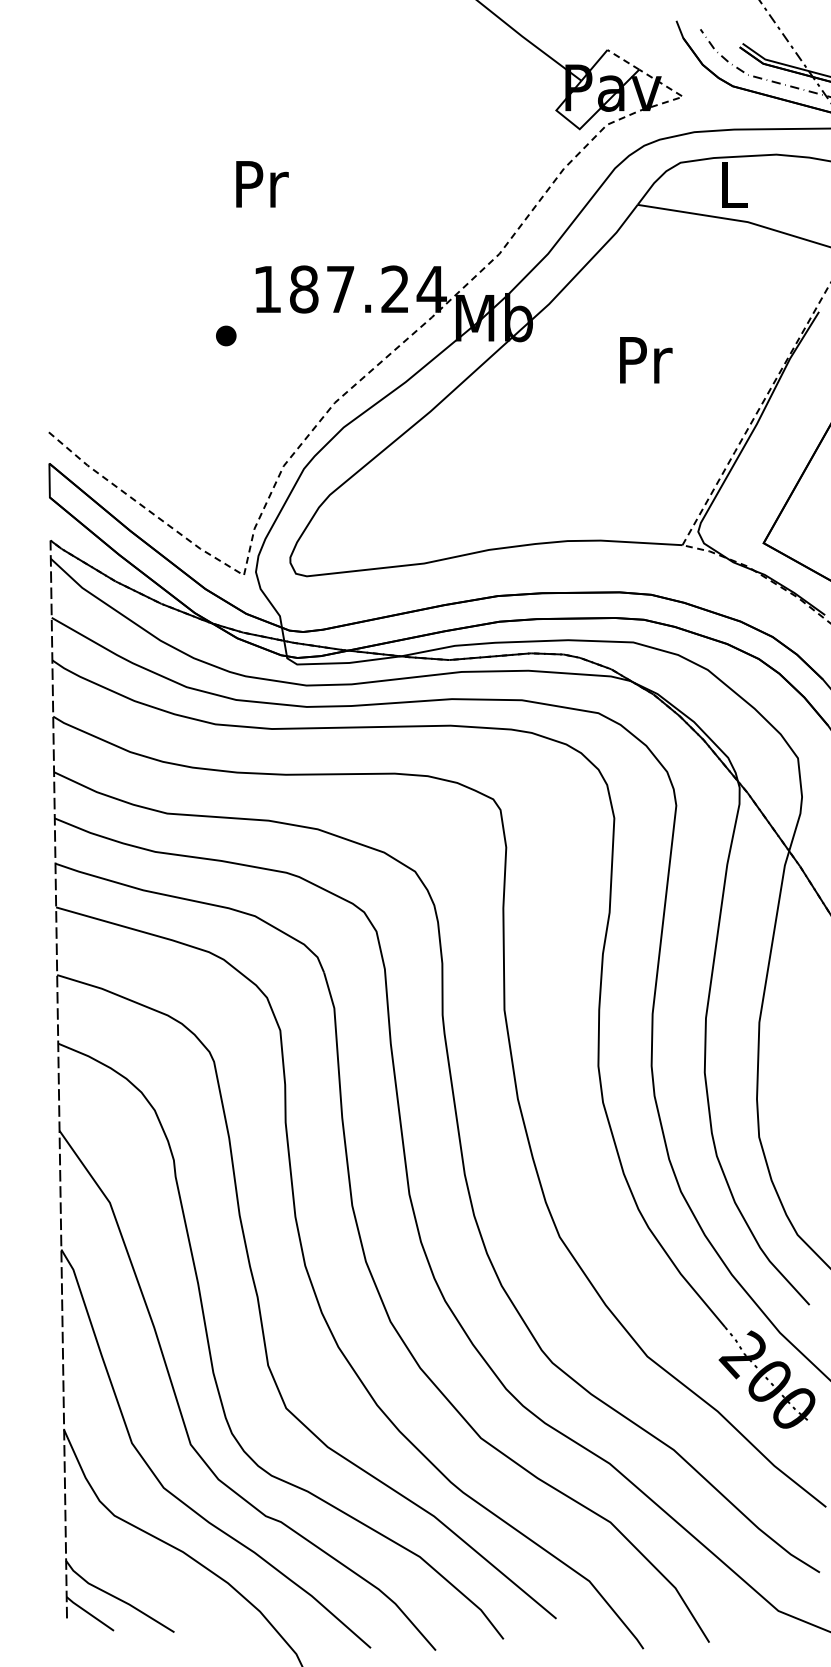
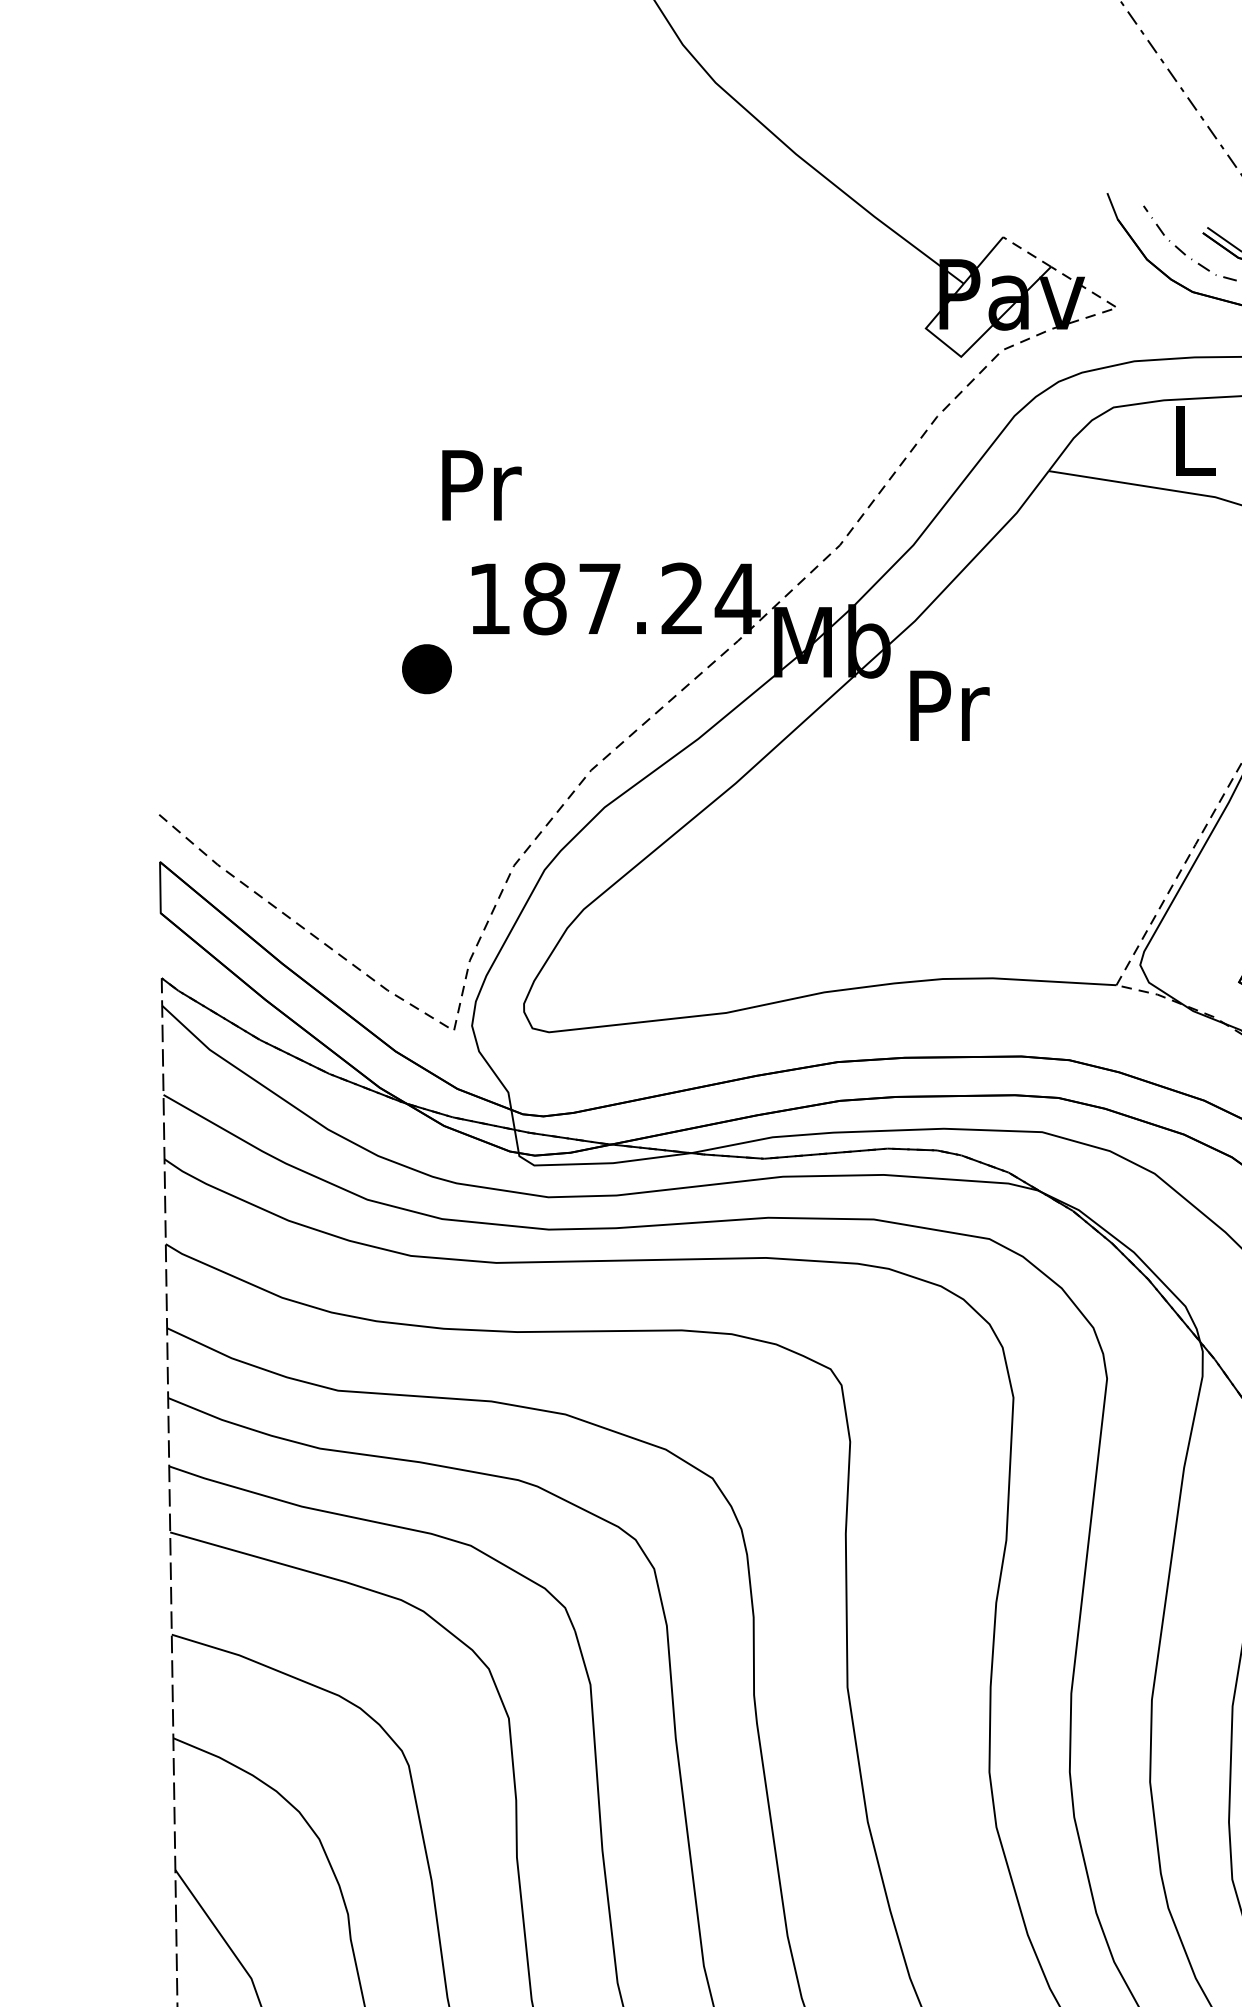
text: (262, 184) -> (481, 485), moved
part: (226, 335) -> (427, 668), size x1.6
text: (646, 360) -> (950, 706), moved

